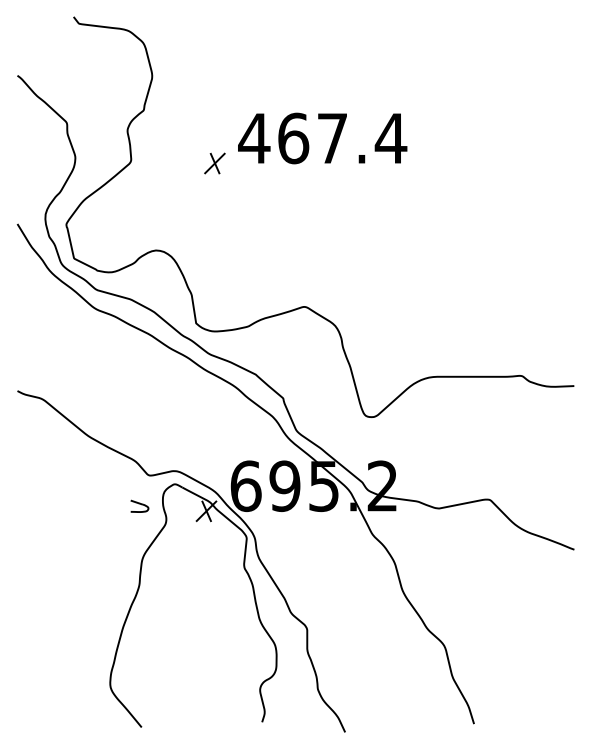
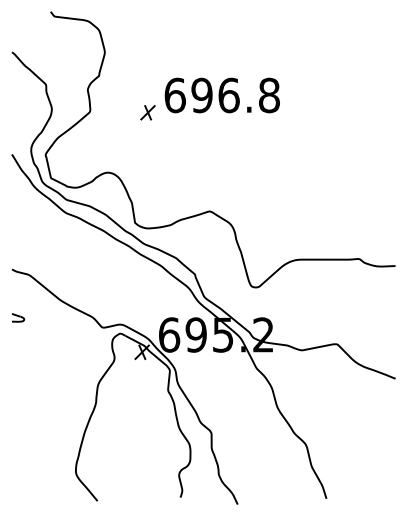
text: (321, 138) -> (221, 95), 467.4 -> 696.8
part: (140, 505) -> (18, 317), moved

